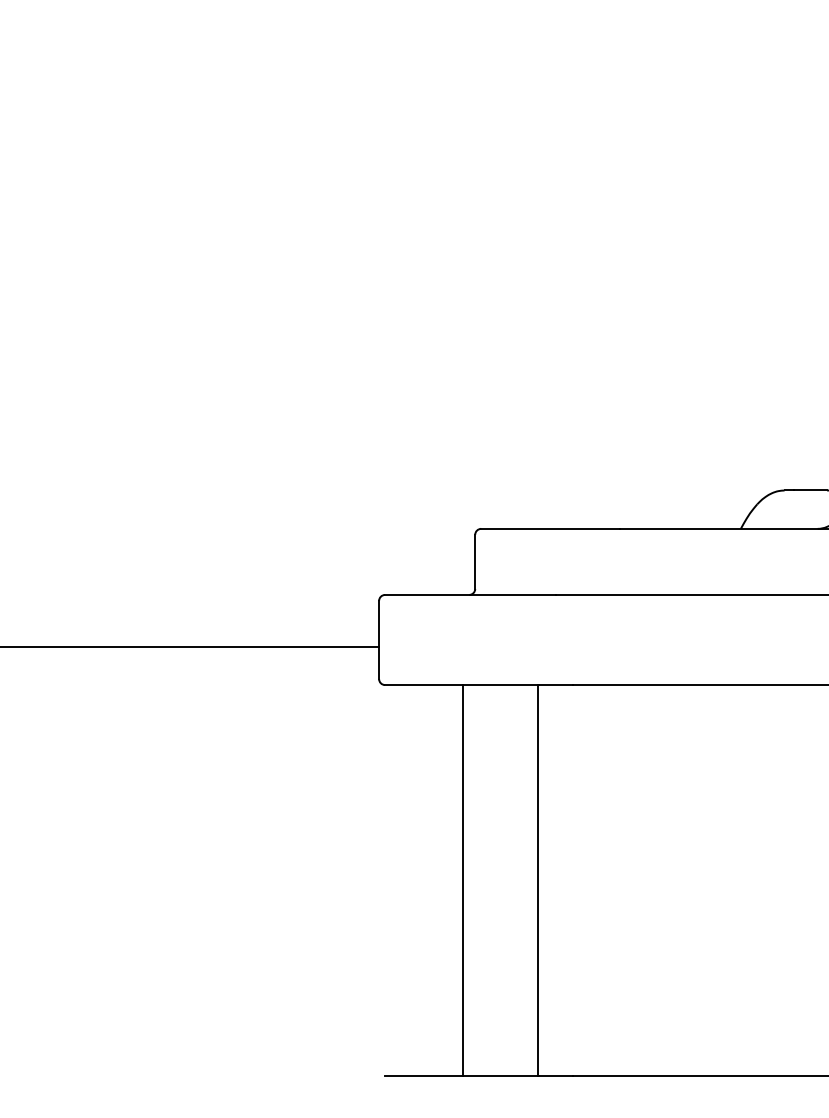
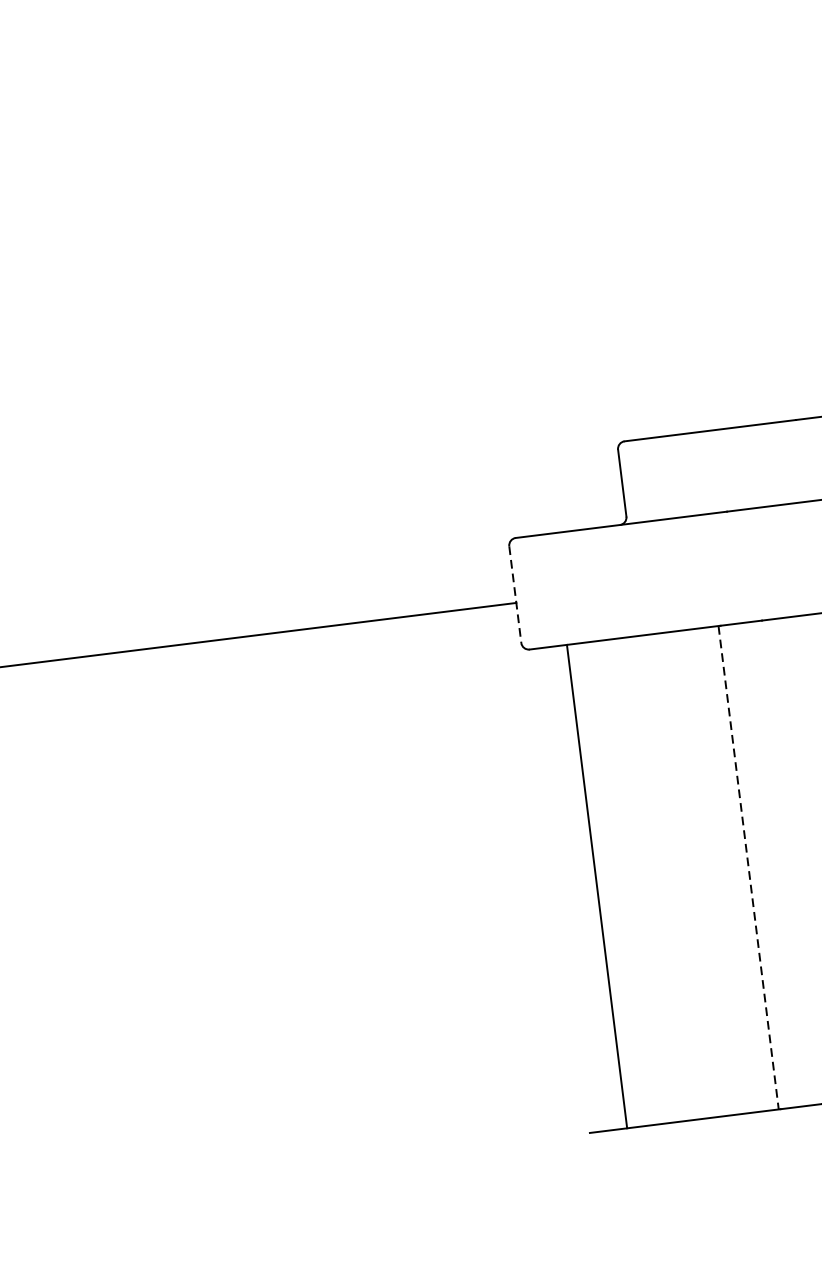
line: (379, 640) -> (515, 595), solid -> dashed
line: (463, 880) -> (597, 886), moved
line: (537, 880) -> (748, 867), solid -> dashed

